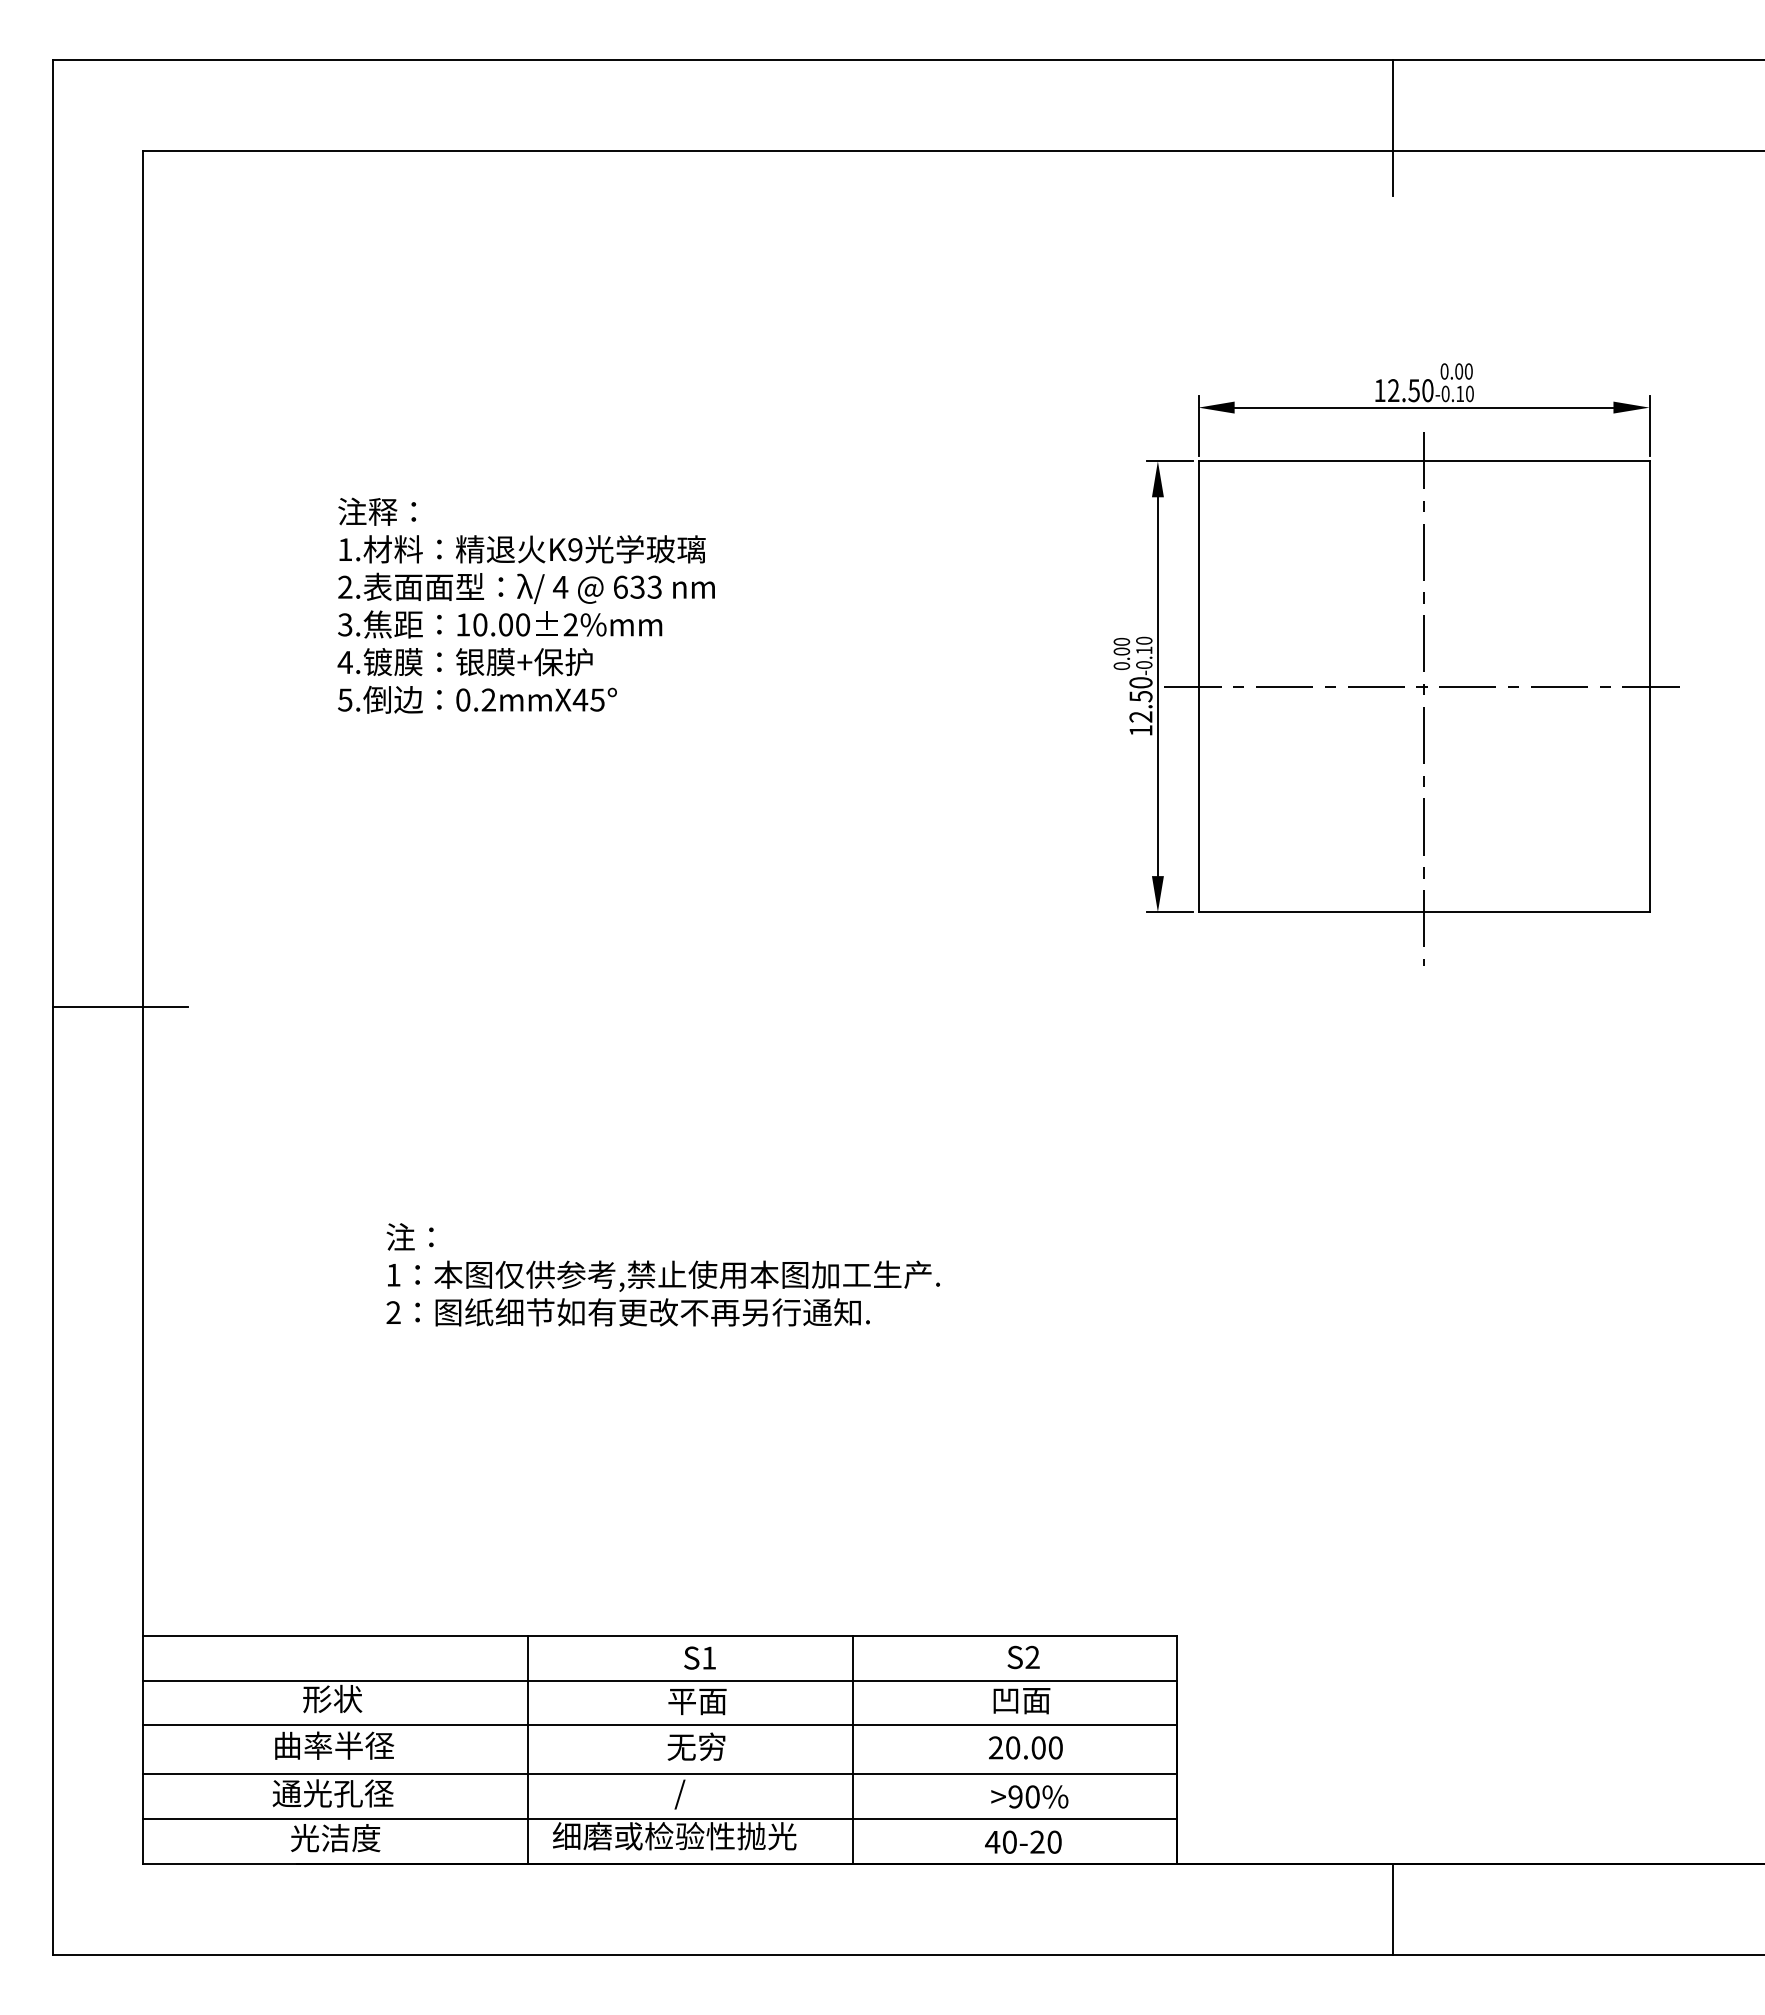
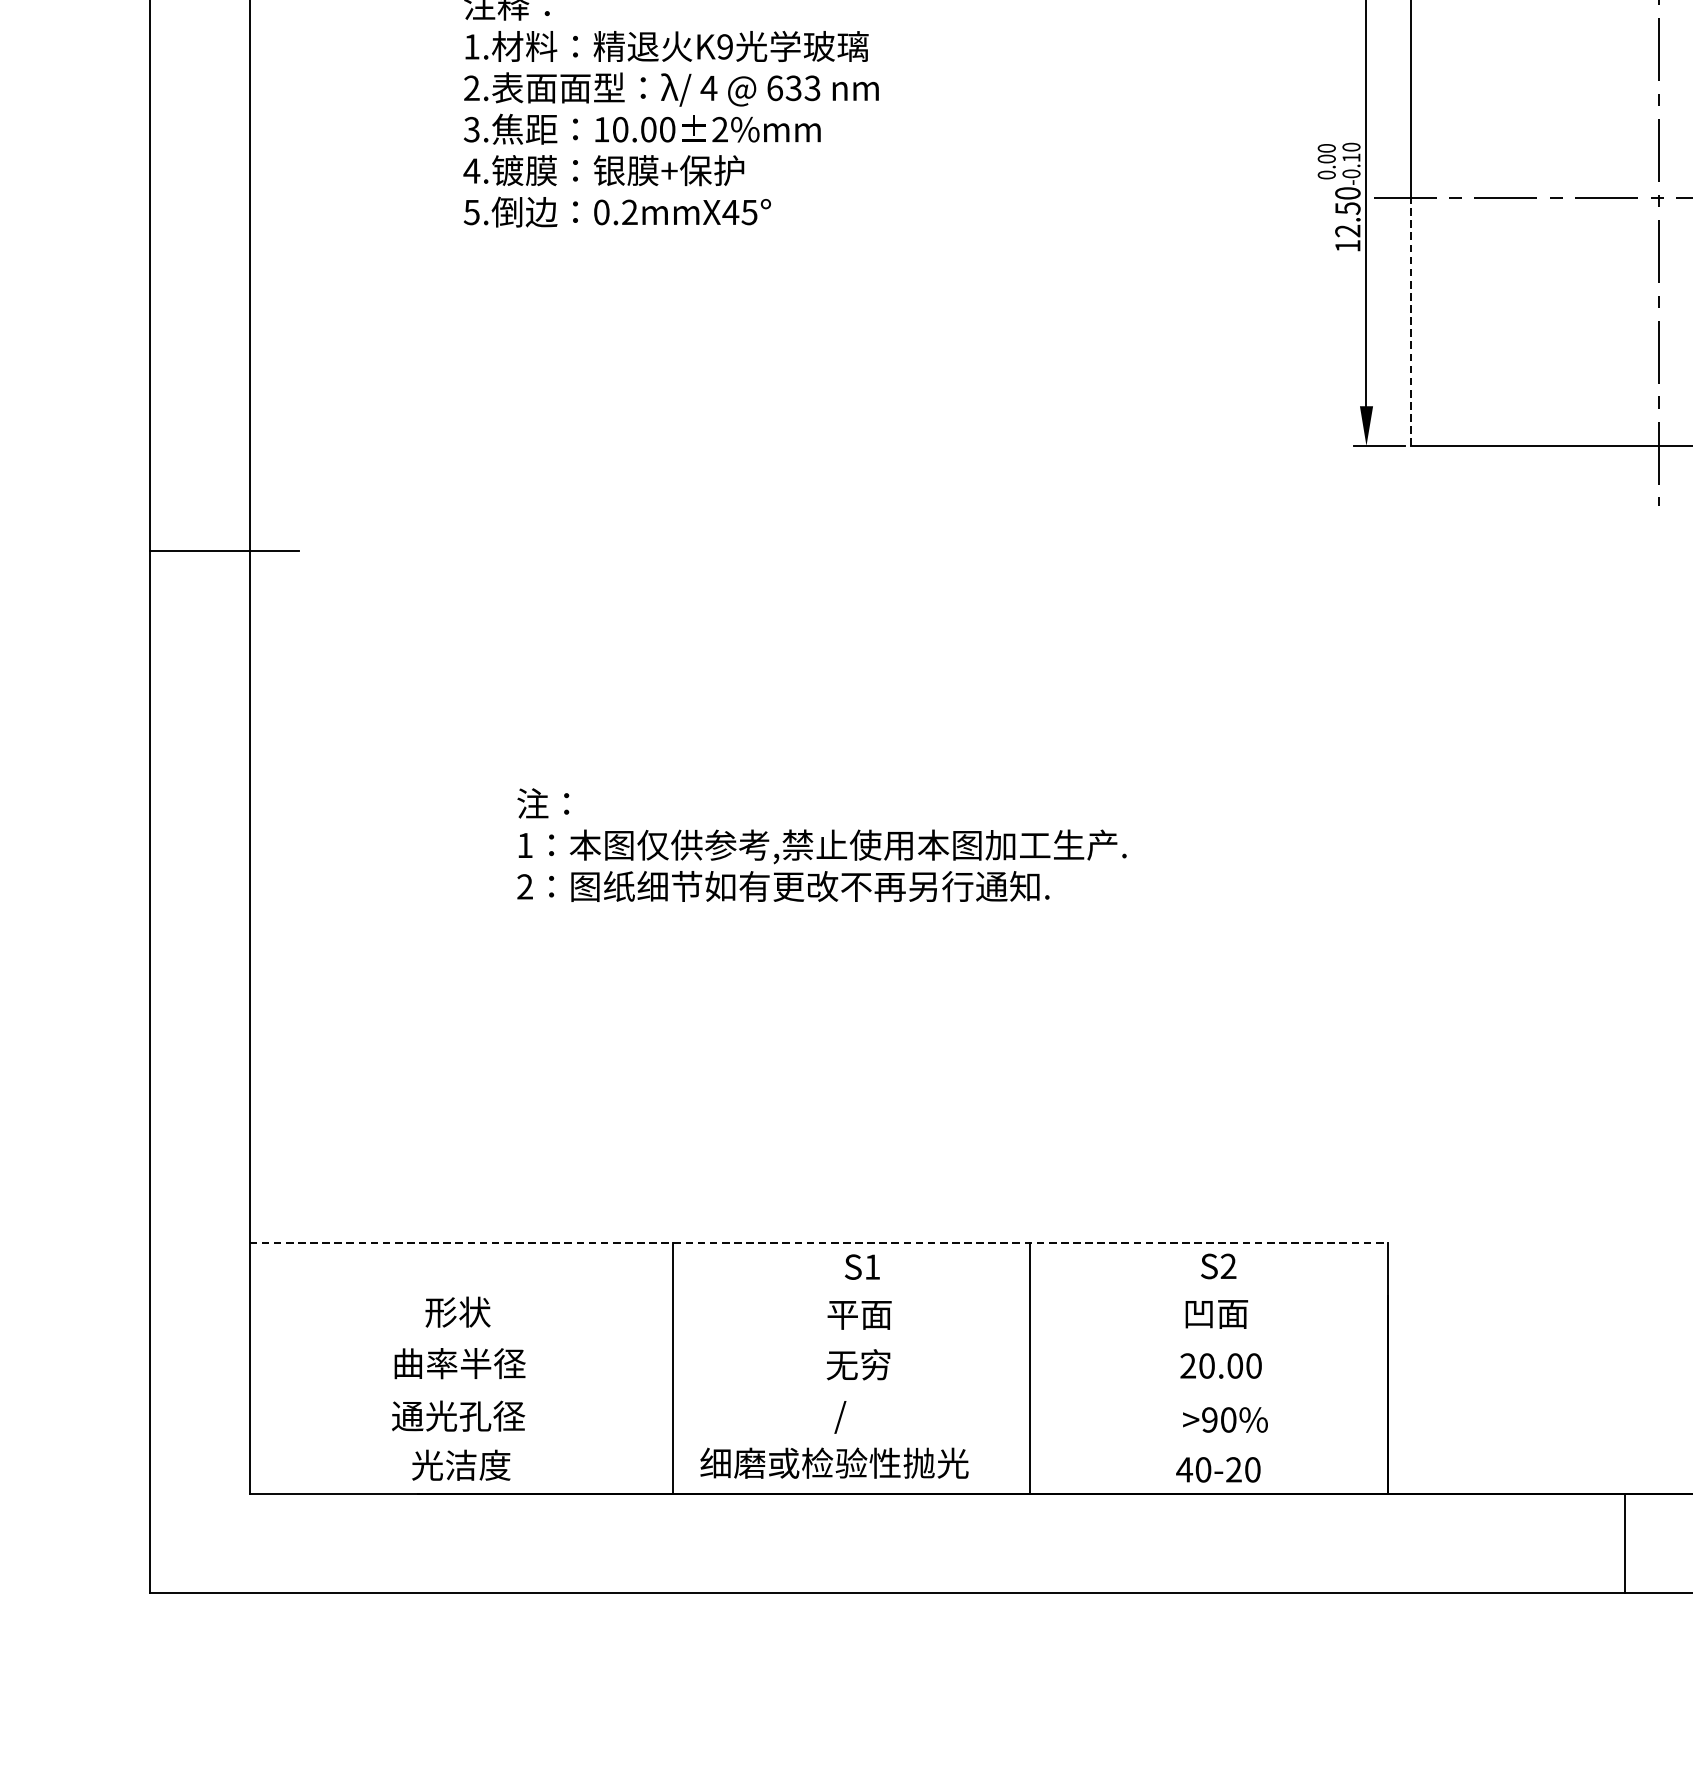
line: (1198, 799) -> (1411, 321), solid -> dashed
line: (660, 1635) -> (818, 1242), solid -> dashed
line: (660, 1681) -> (818, 1292), removed
line: (660, 1725) -> (818, 1341), removed
line: (660, 1774) -> (818, 1395), removed
line: (660, 1819) -> (818, 1444), removed

